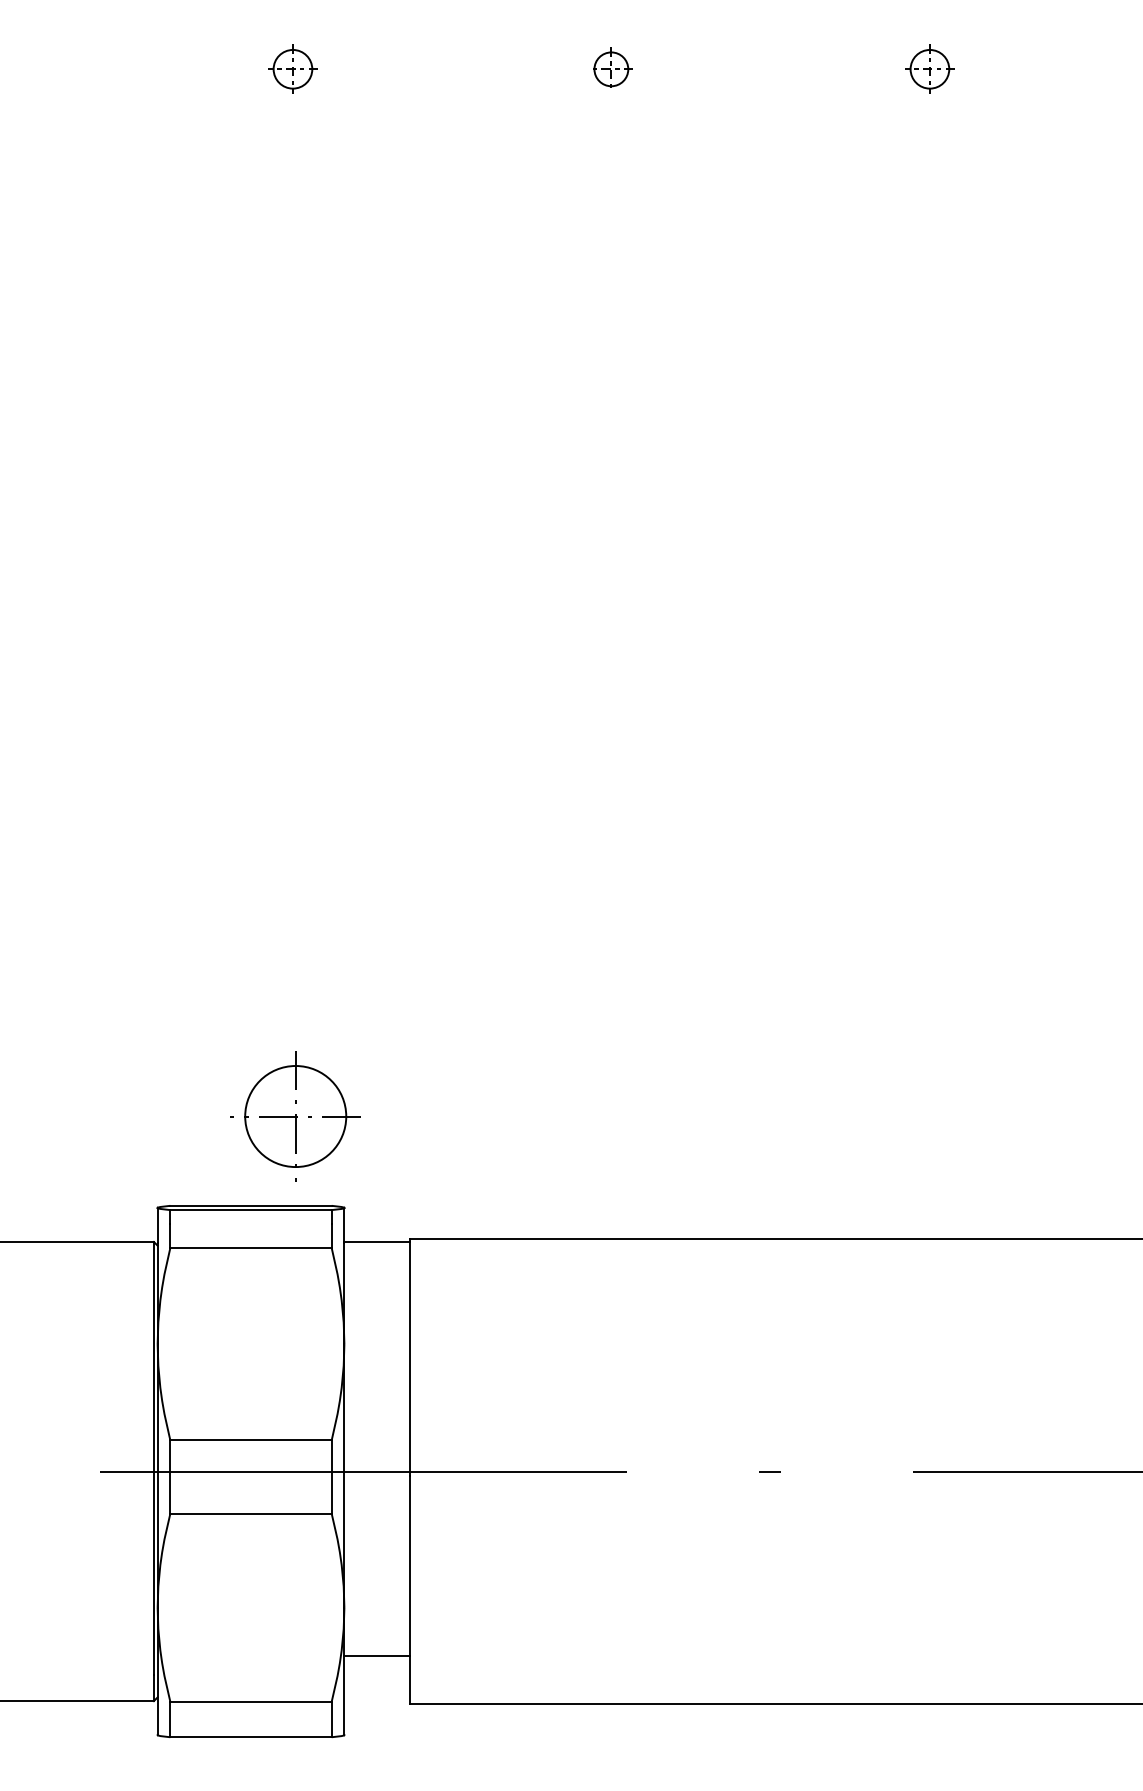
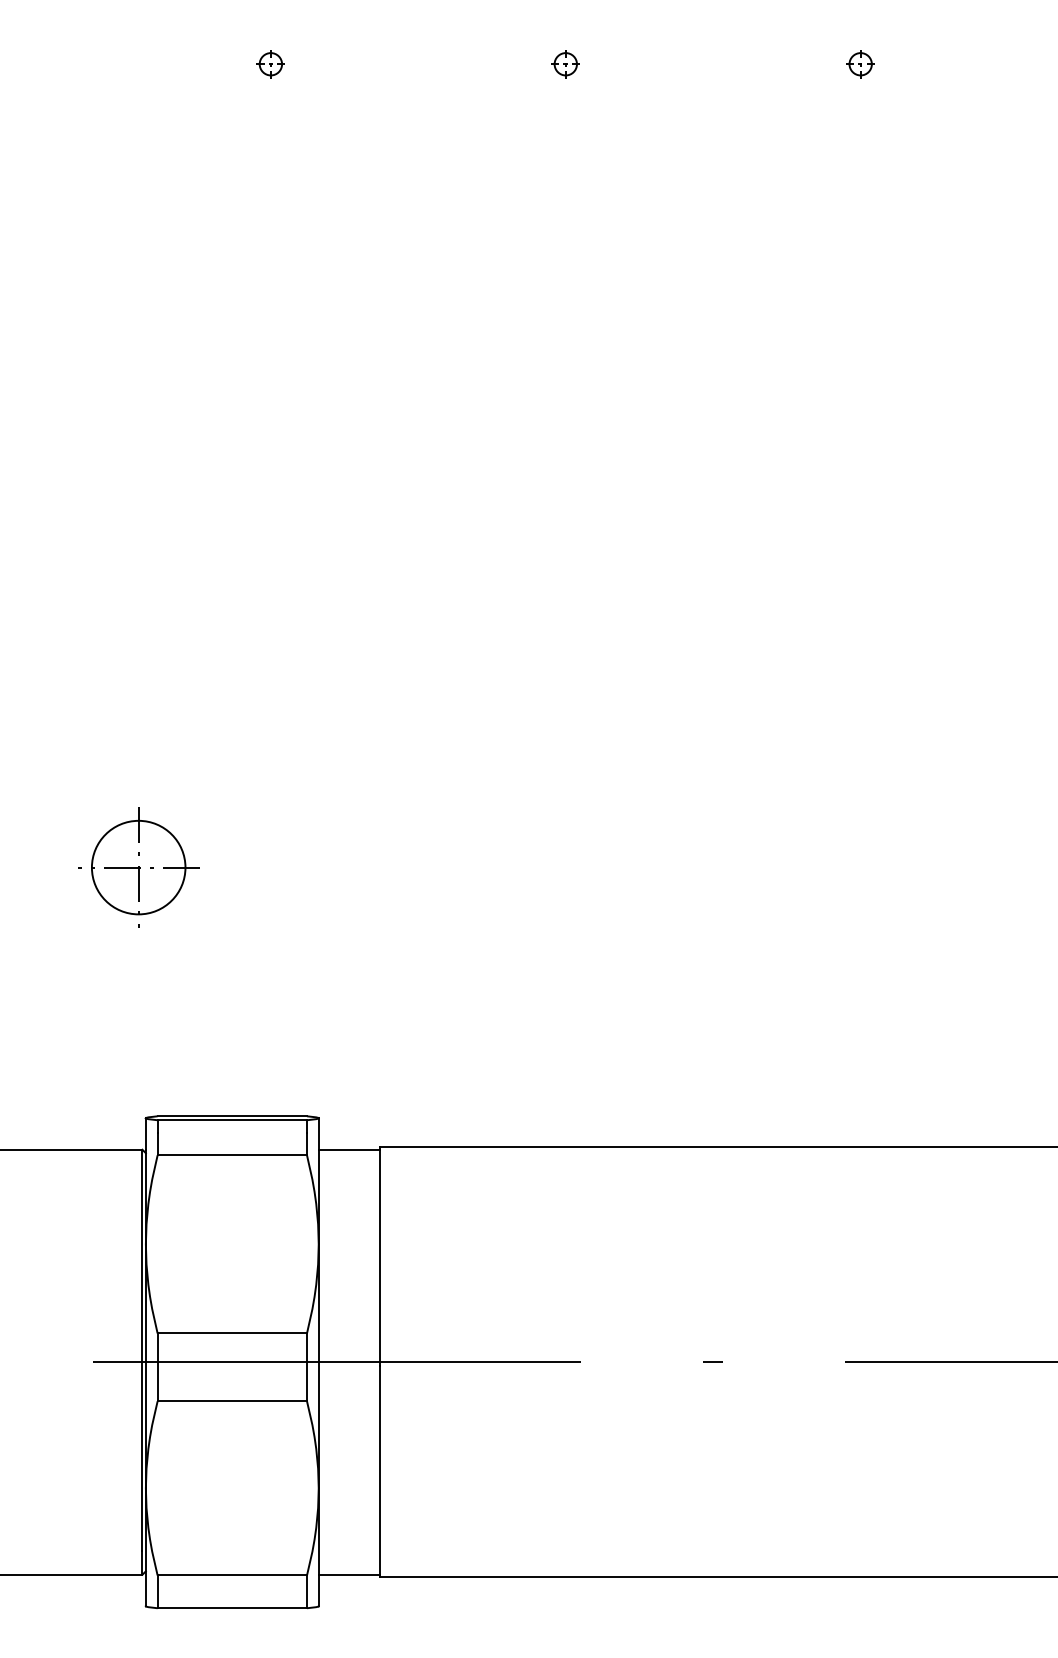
part: (292, 69) -> (270, 64), size x0.62
part: (610, 69) -> (565, 64), size x0.71
part: (929, 69) -> (860, 64), size x0.62
part: (295, 1116) -> (138, 867), moved
line: (376, 1655) -> (348, 1574), moved

